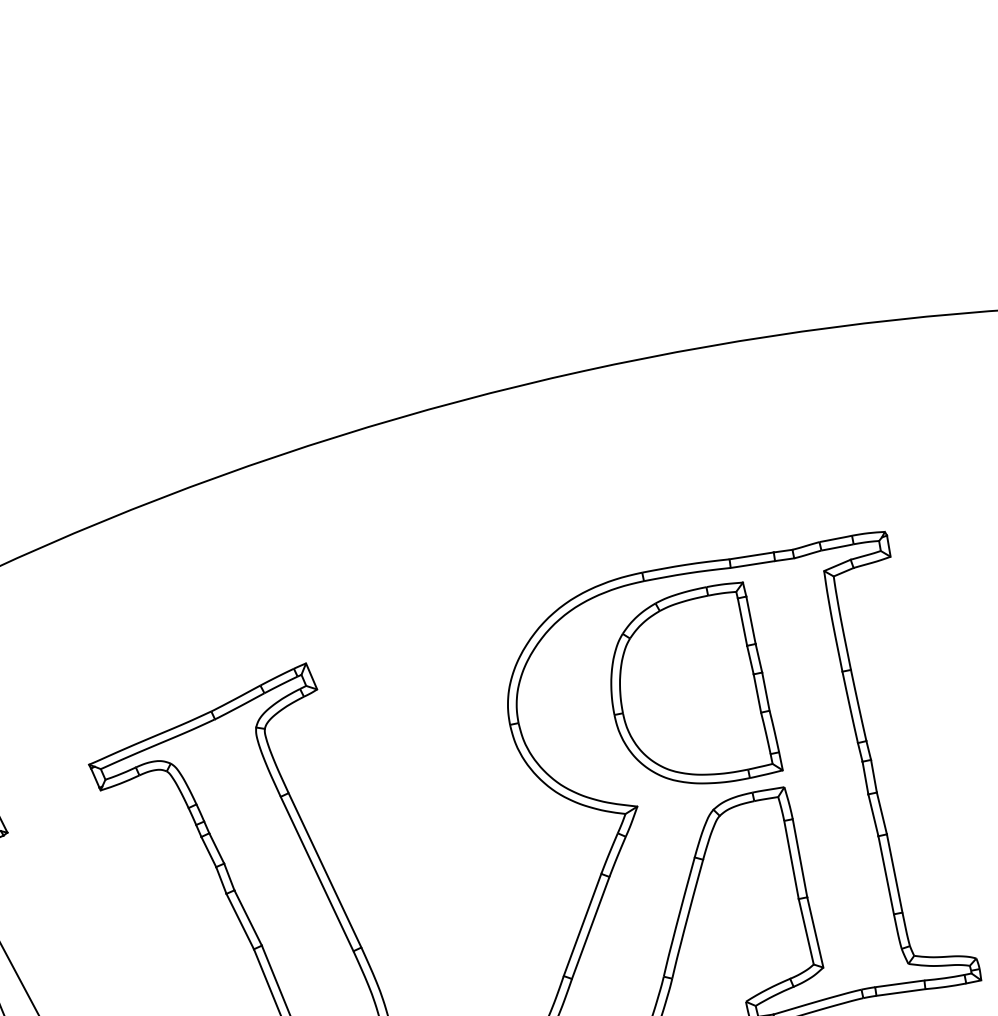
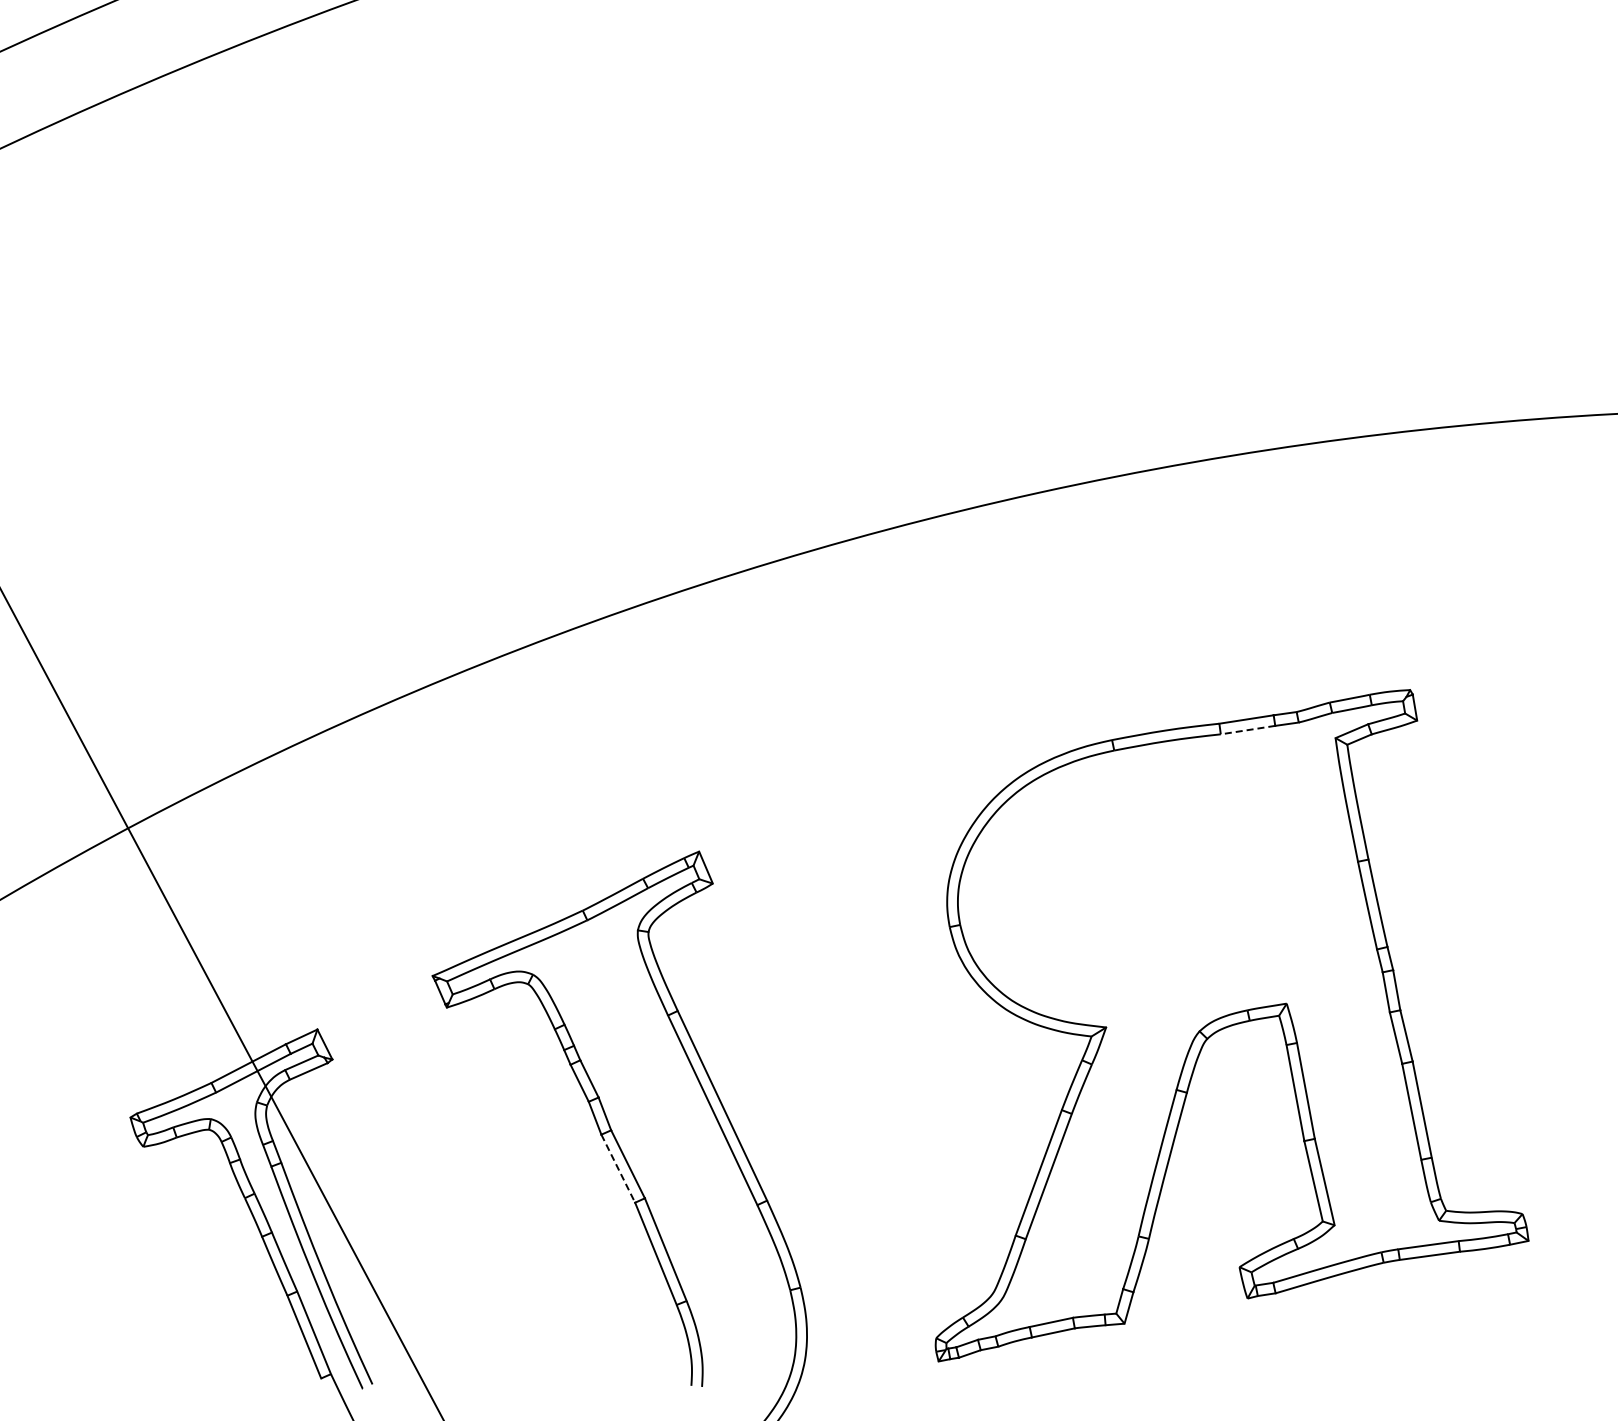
line: (753, 564) -> (1248, 730), solid -> dashed
part: (697, 682) -> (1179, 875), removed
line: (240, 921) -> (618, 1168), solid -> dashed

